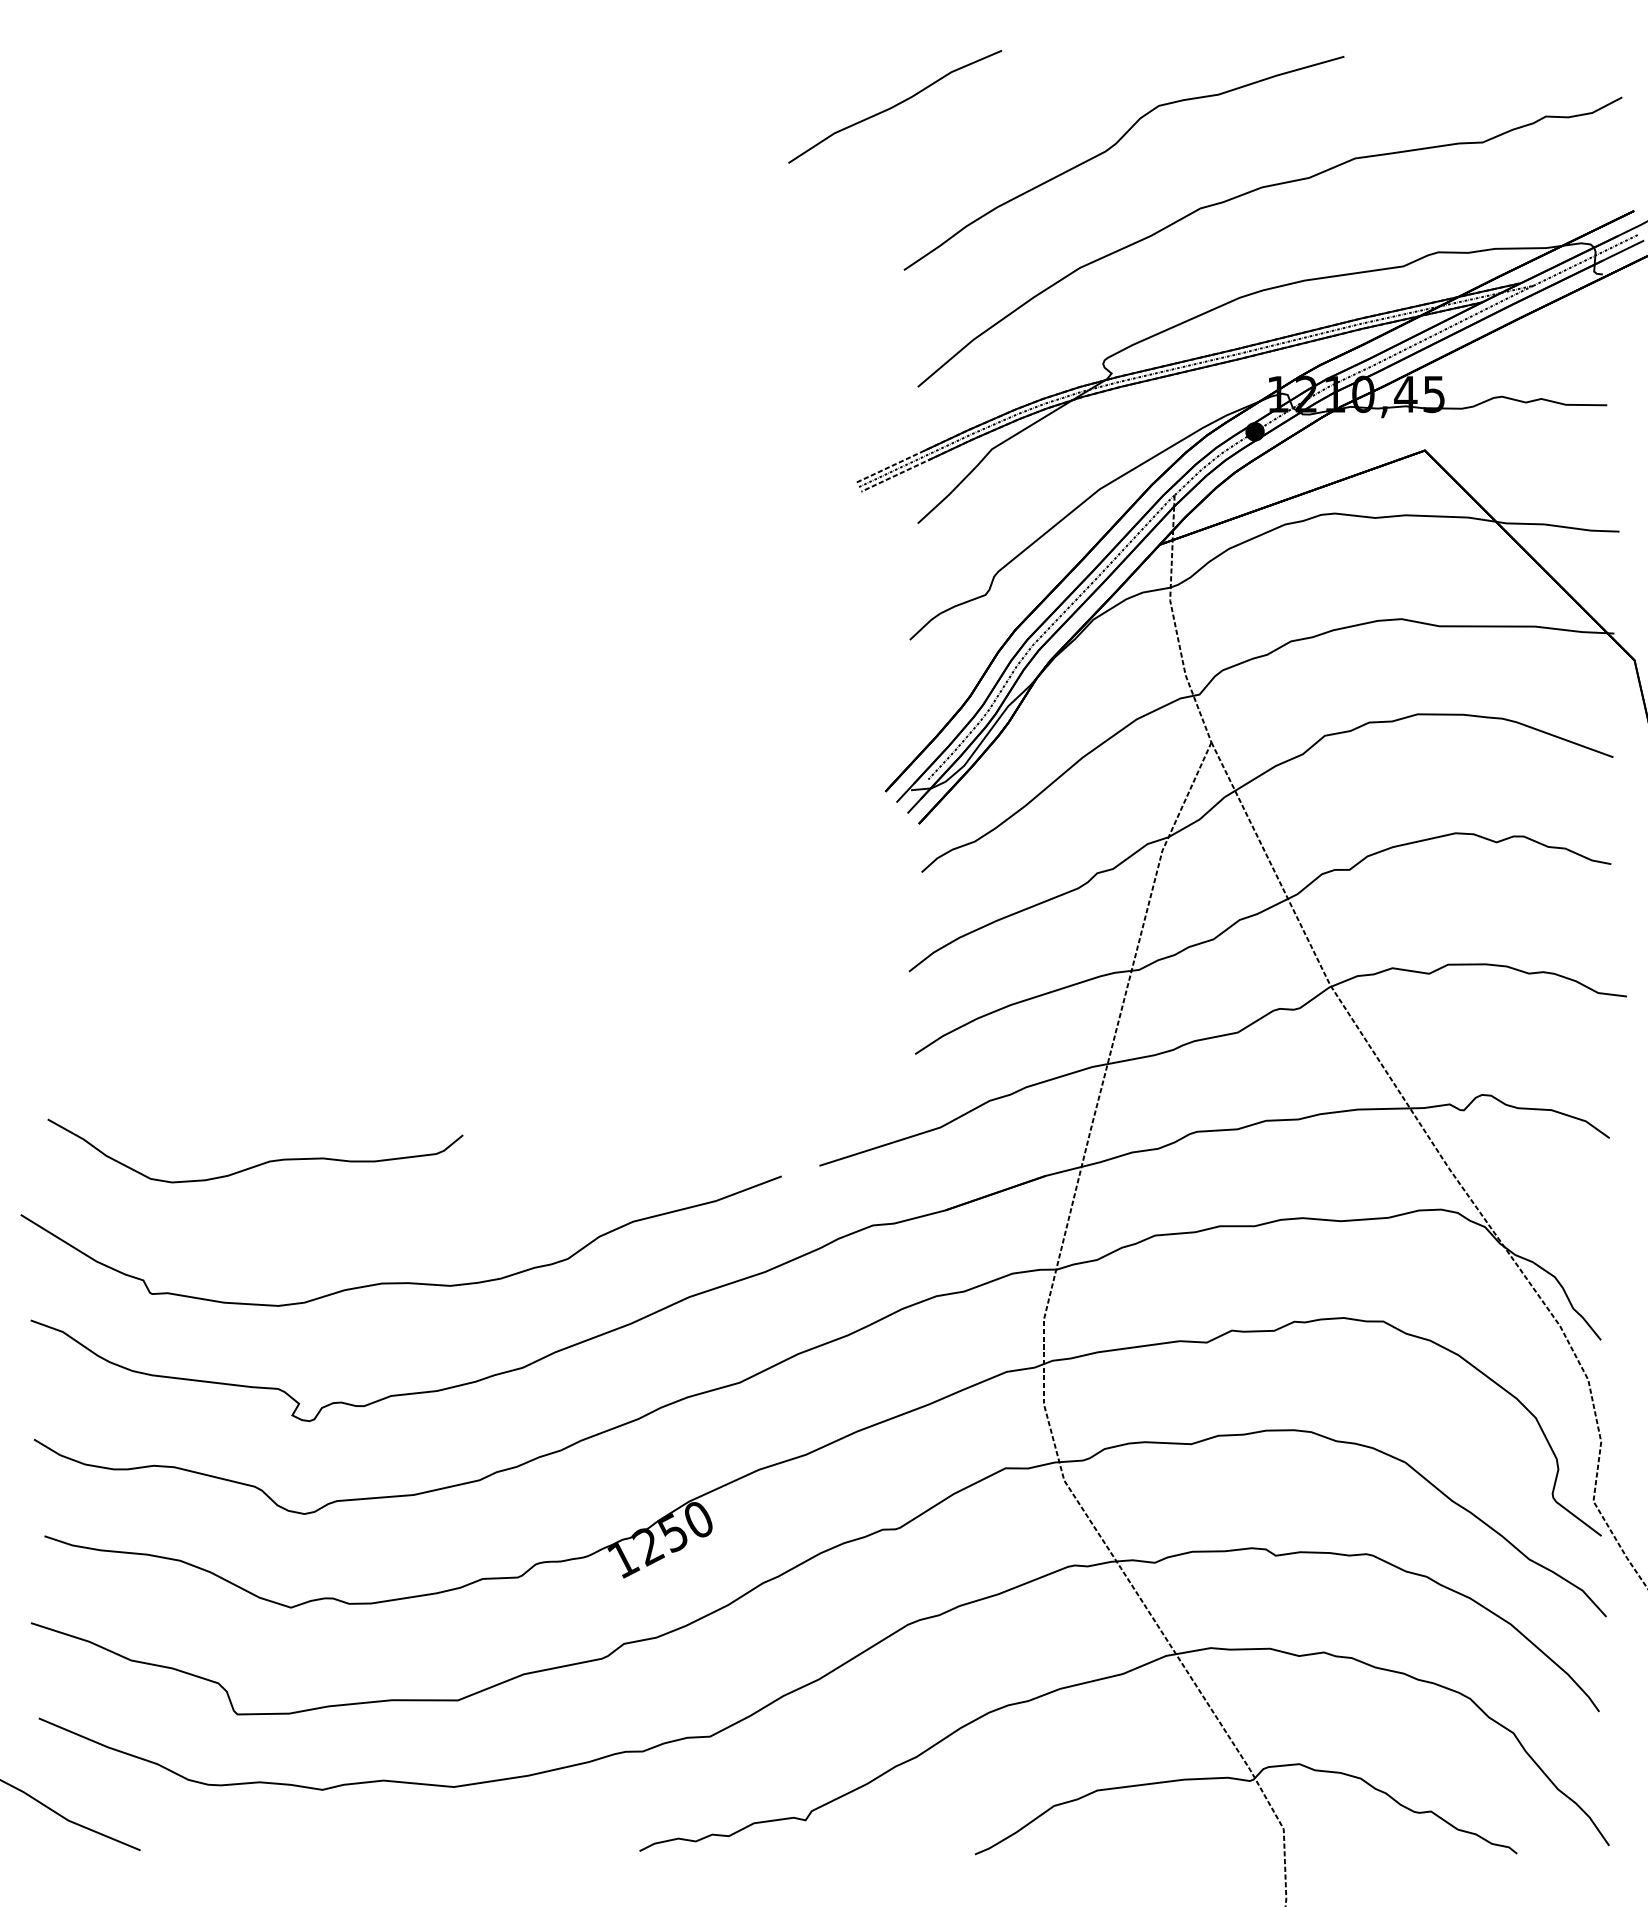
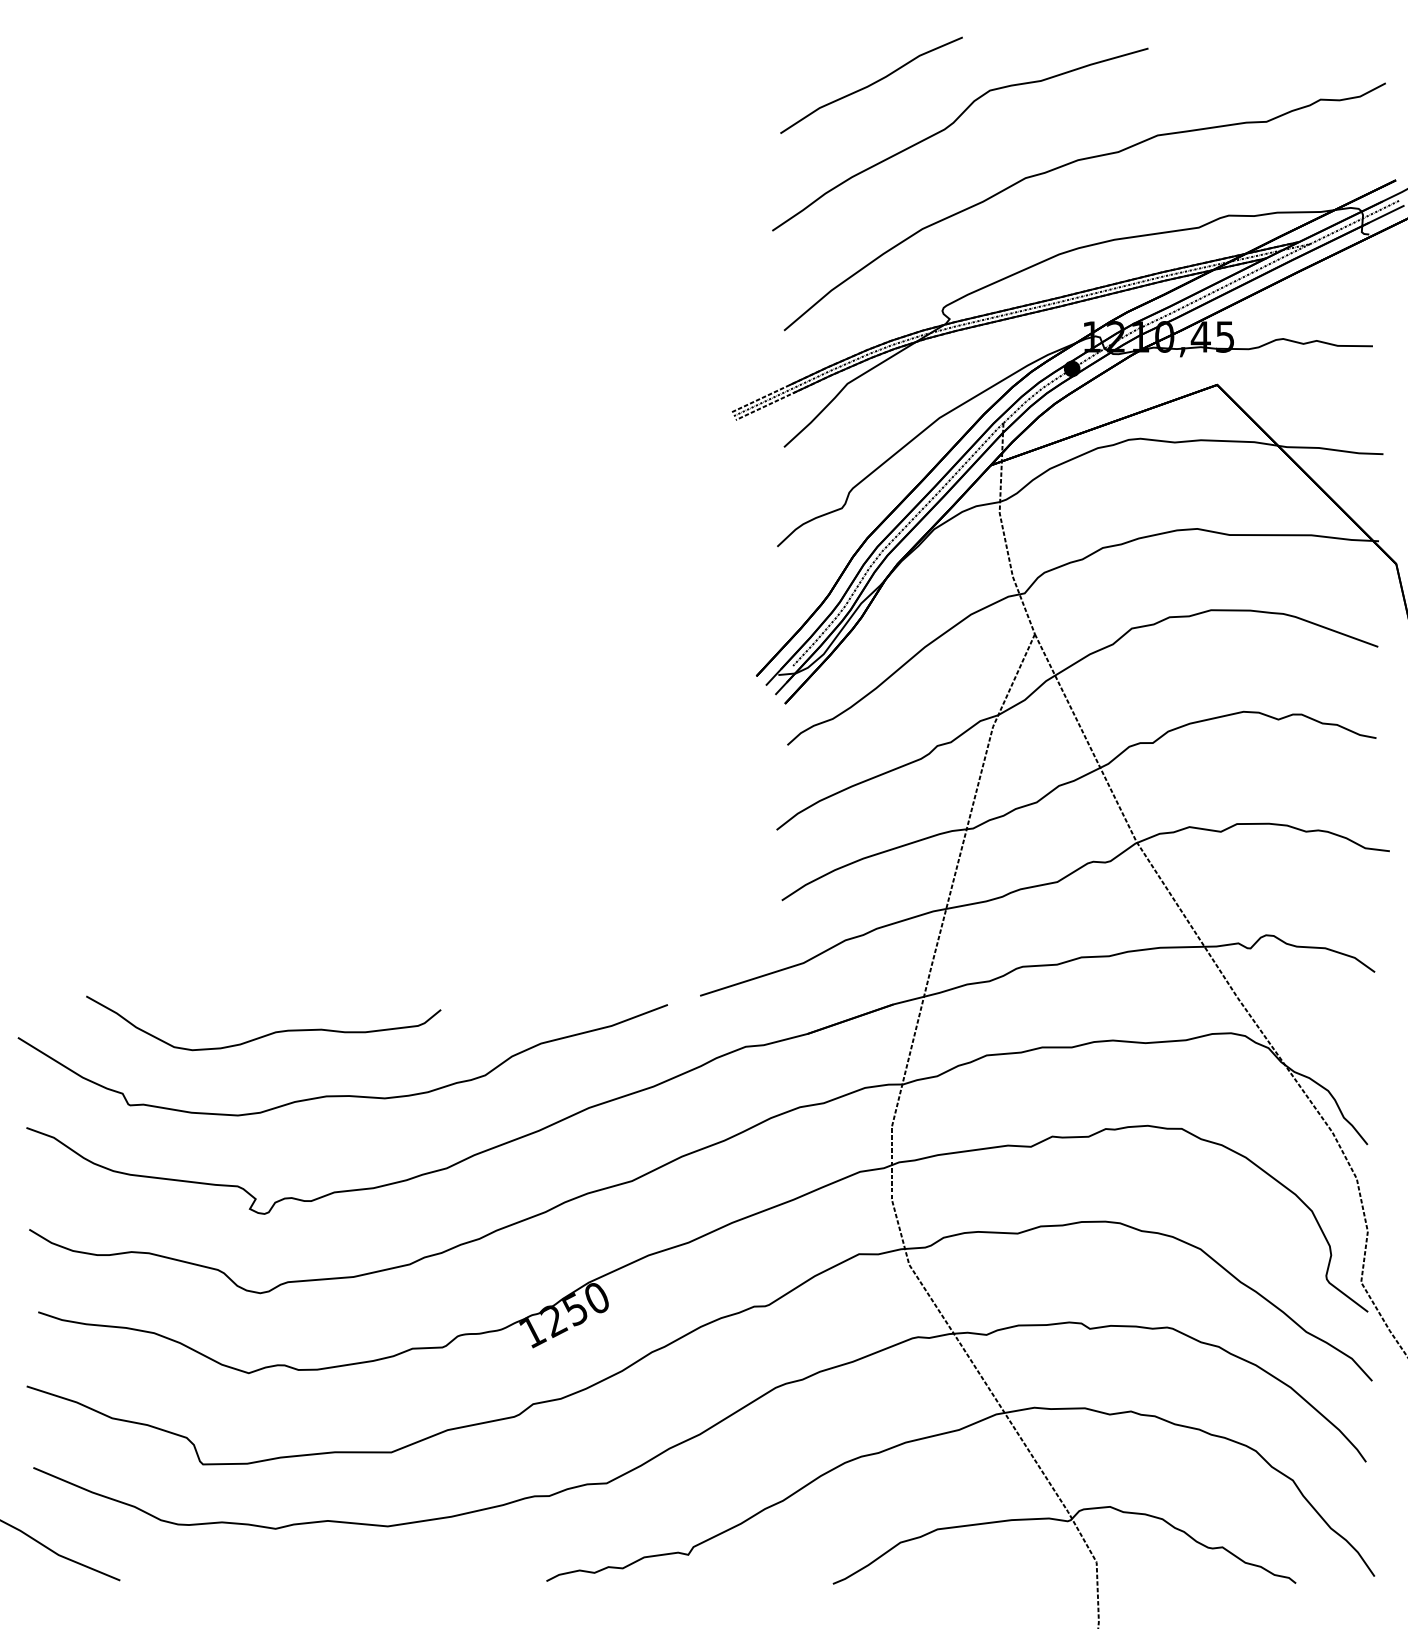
curve: (895, 106) -> (871, 85), moved
curve: (260, 1163) -> (267, 1034), moved

